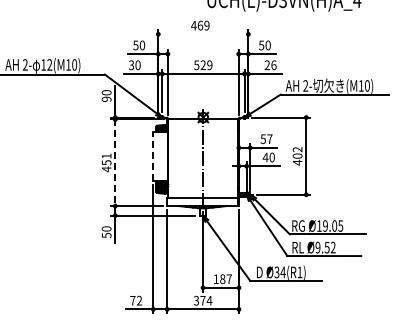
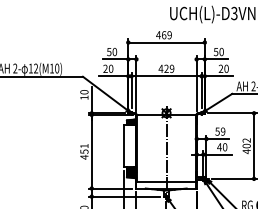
line: (203, 34) -> (166, 42), added
text: (273, 64) -> (226, 68), 26 -> 20
text: (131, 65) -> (105, 69), 30 -> 20
text: (196, 65) -> (160, 69), 529 -> 429
text: (106, 98) -> (84, 97), 90 -> 10
text: (269, 139) -> (222, 131), 57 -> 59
line: (153, 156) -> (124, 146), dashed -> solid
line: (115, 163) -> (91, 152), dashed -> solid

